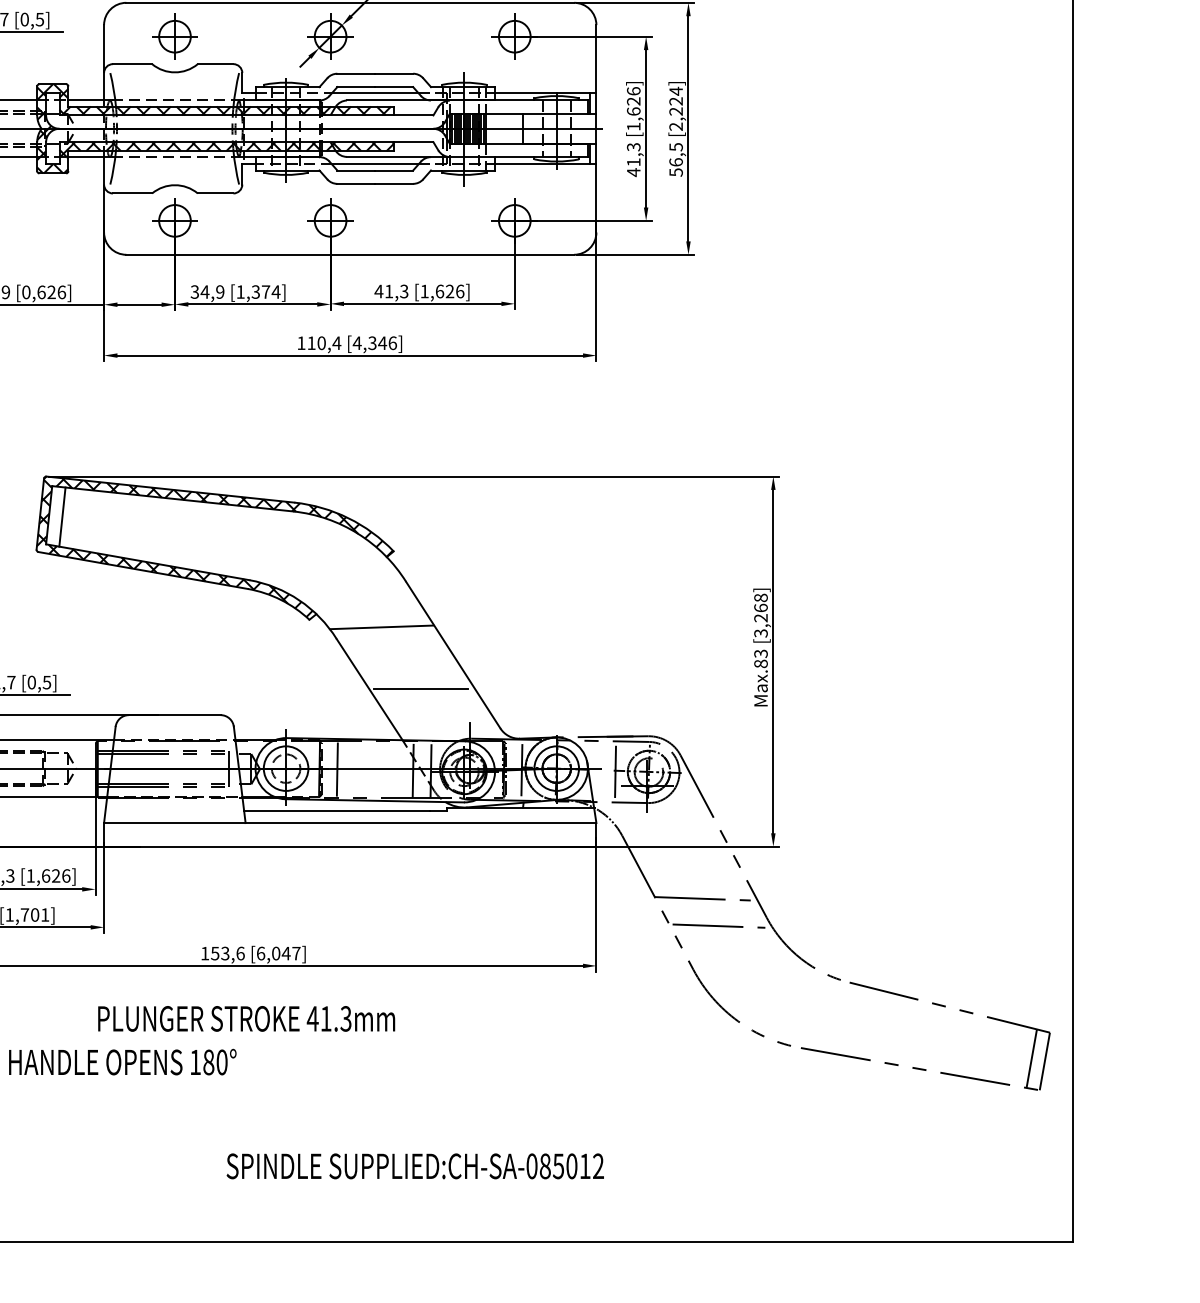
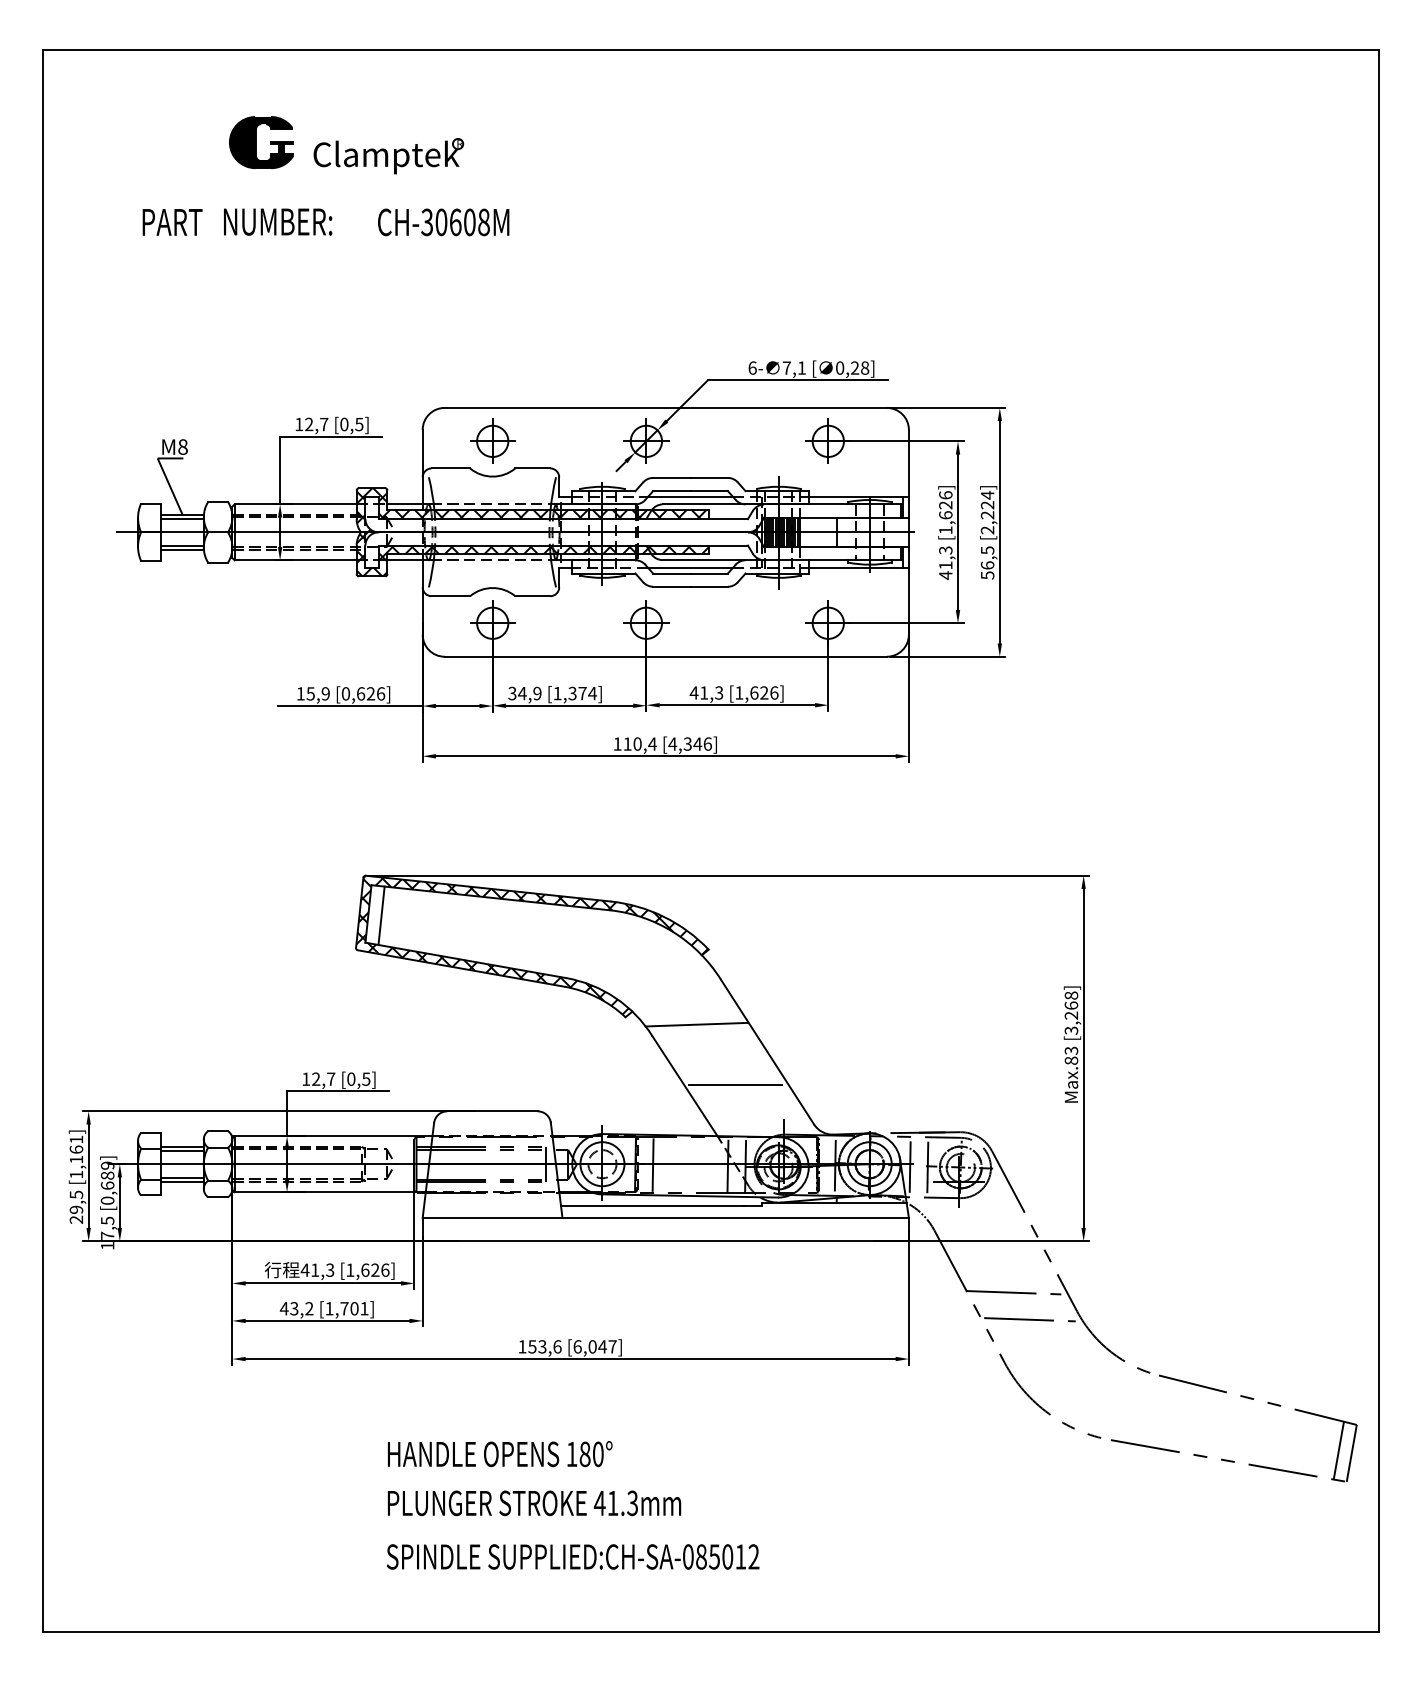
line: (597, 770) -> (909, 1166), added
text: (246, 1019) -> (534, 1503), moved
text: (123, 1062) -> (500, 1454), moved
text: (414, 1165) -> (572, 1556), moved

